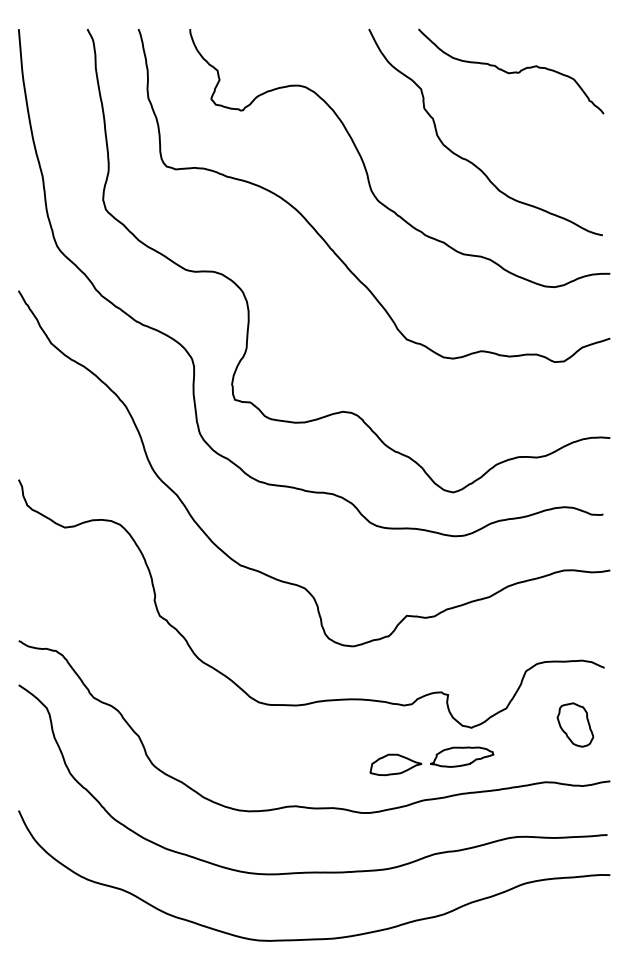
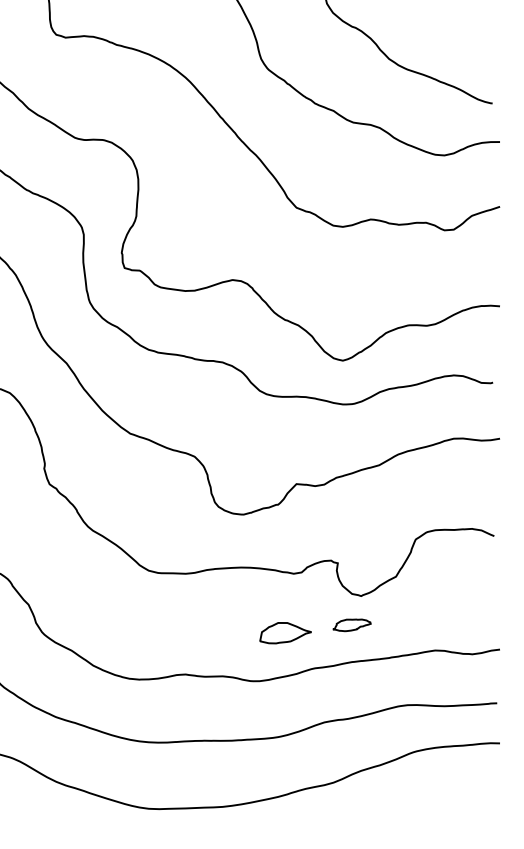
part: (575, 724) -> (465, 592), removed
part: (462, 756) -> (352, 624), size x0.6

